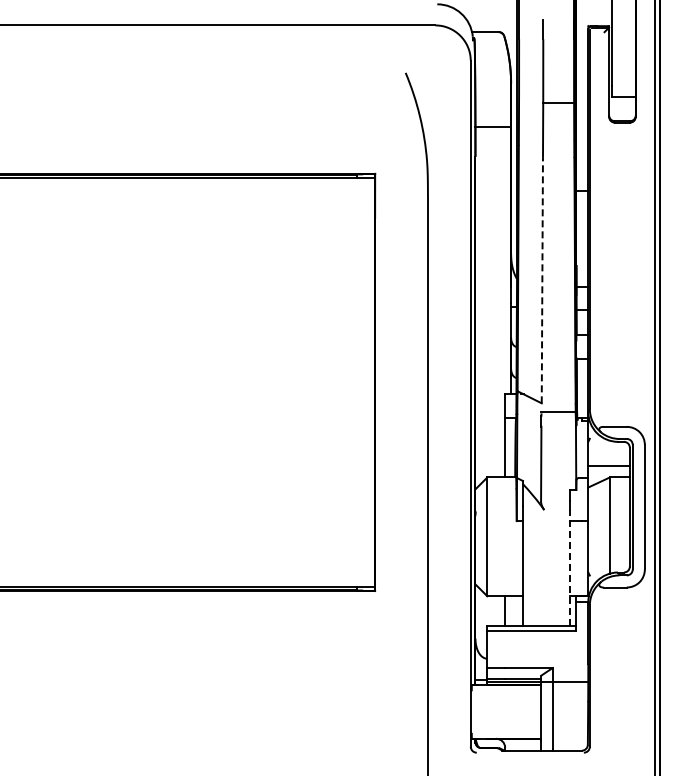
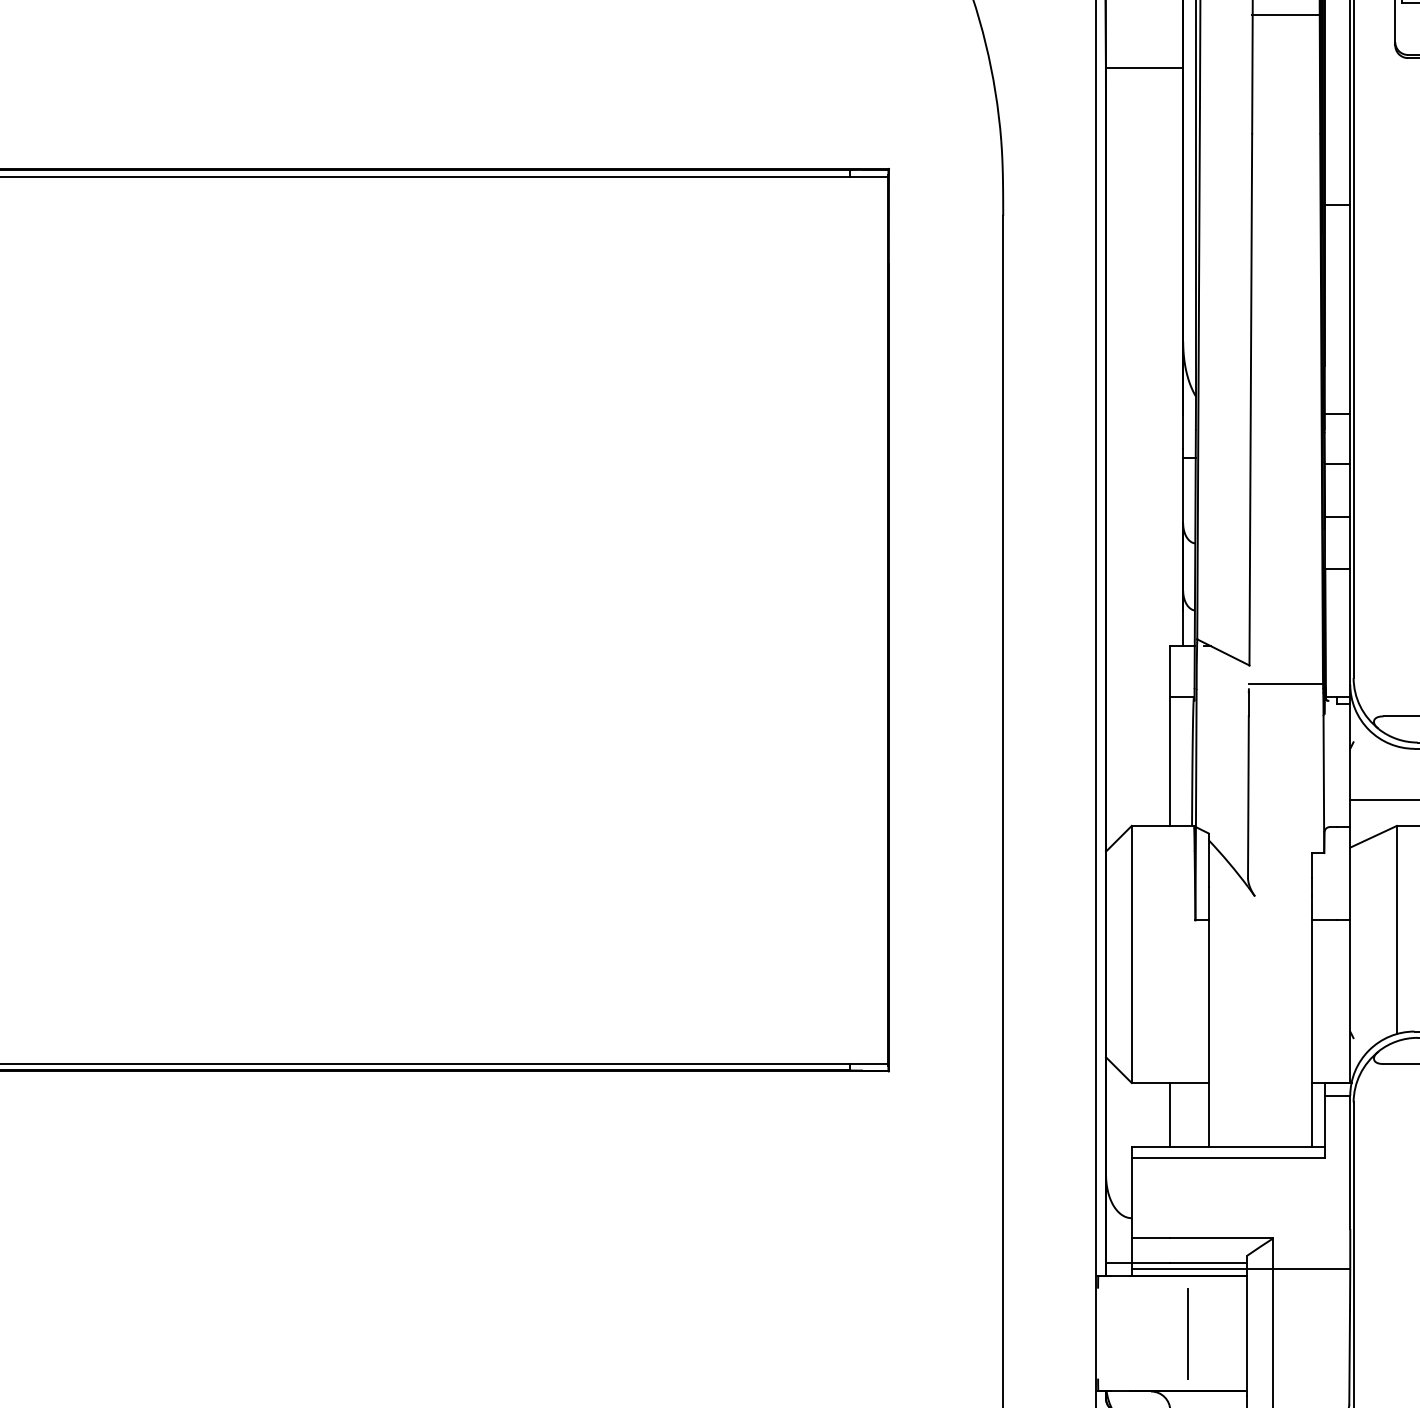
line: (542, 280) -> (1251, 399), dashed -> solid
line: (570, 568) -> (1311, 1022), dashed -> solid
line: (513, 711) -> (1188, 1332), added

